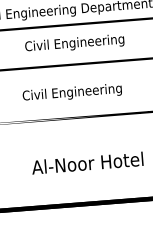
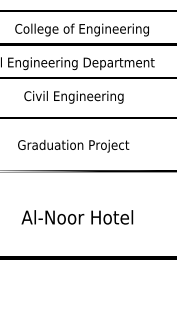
text: (80, 91) -> (75, 145), Civil Engineering -> Graduation Project

